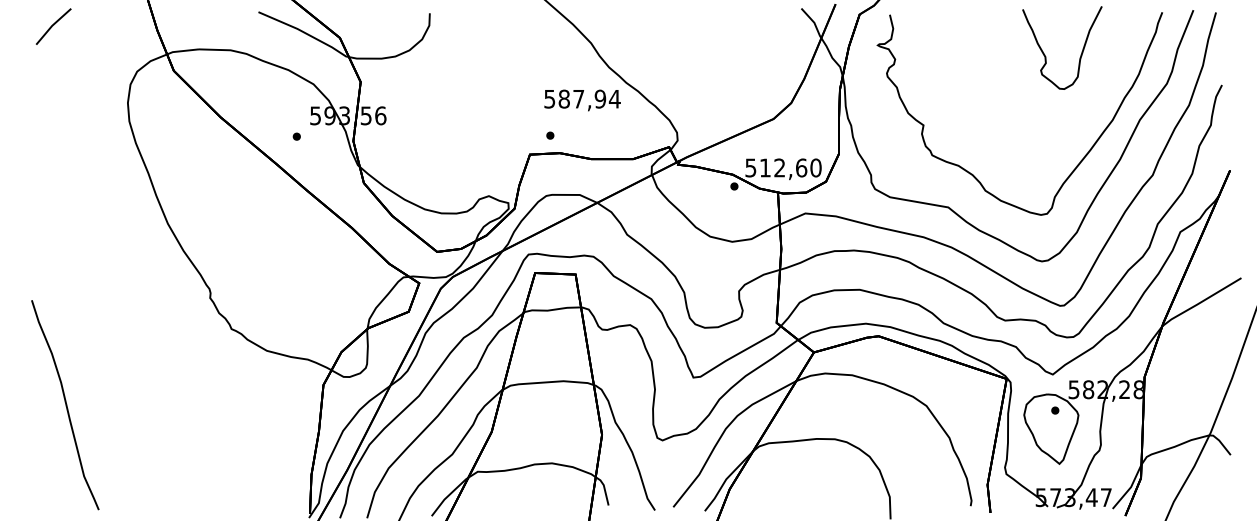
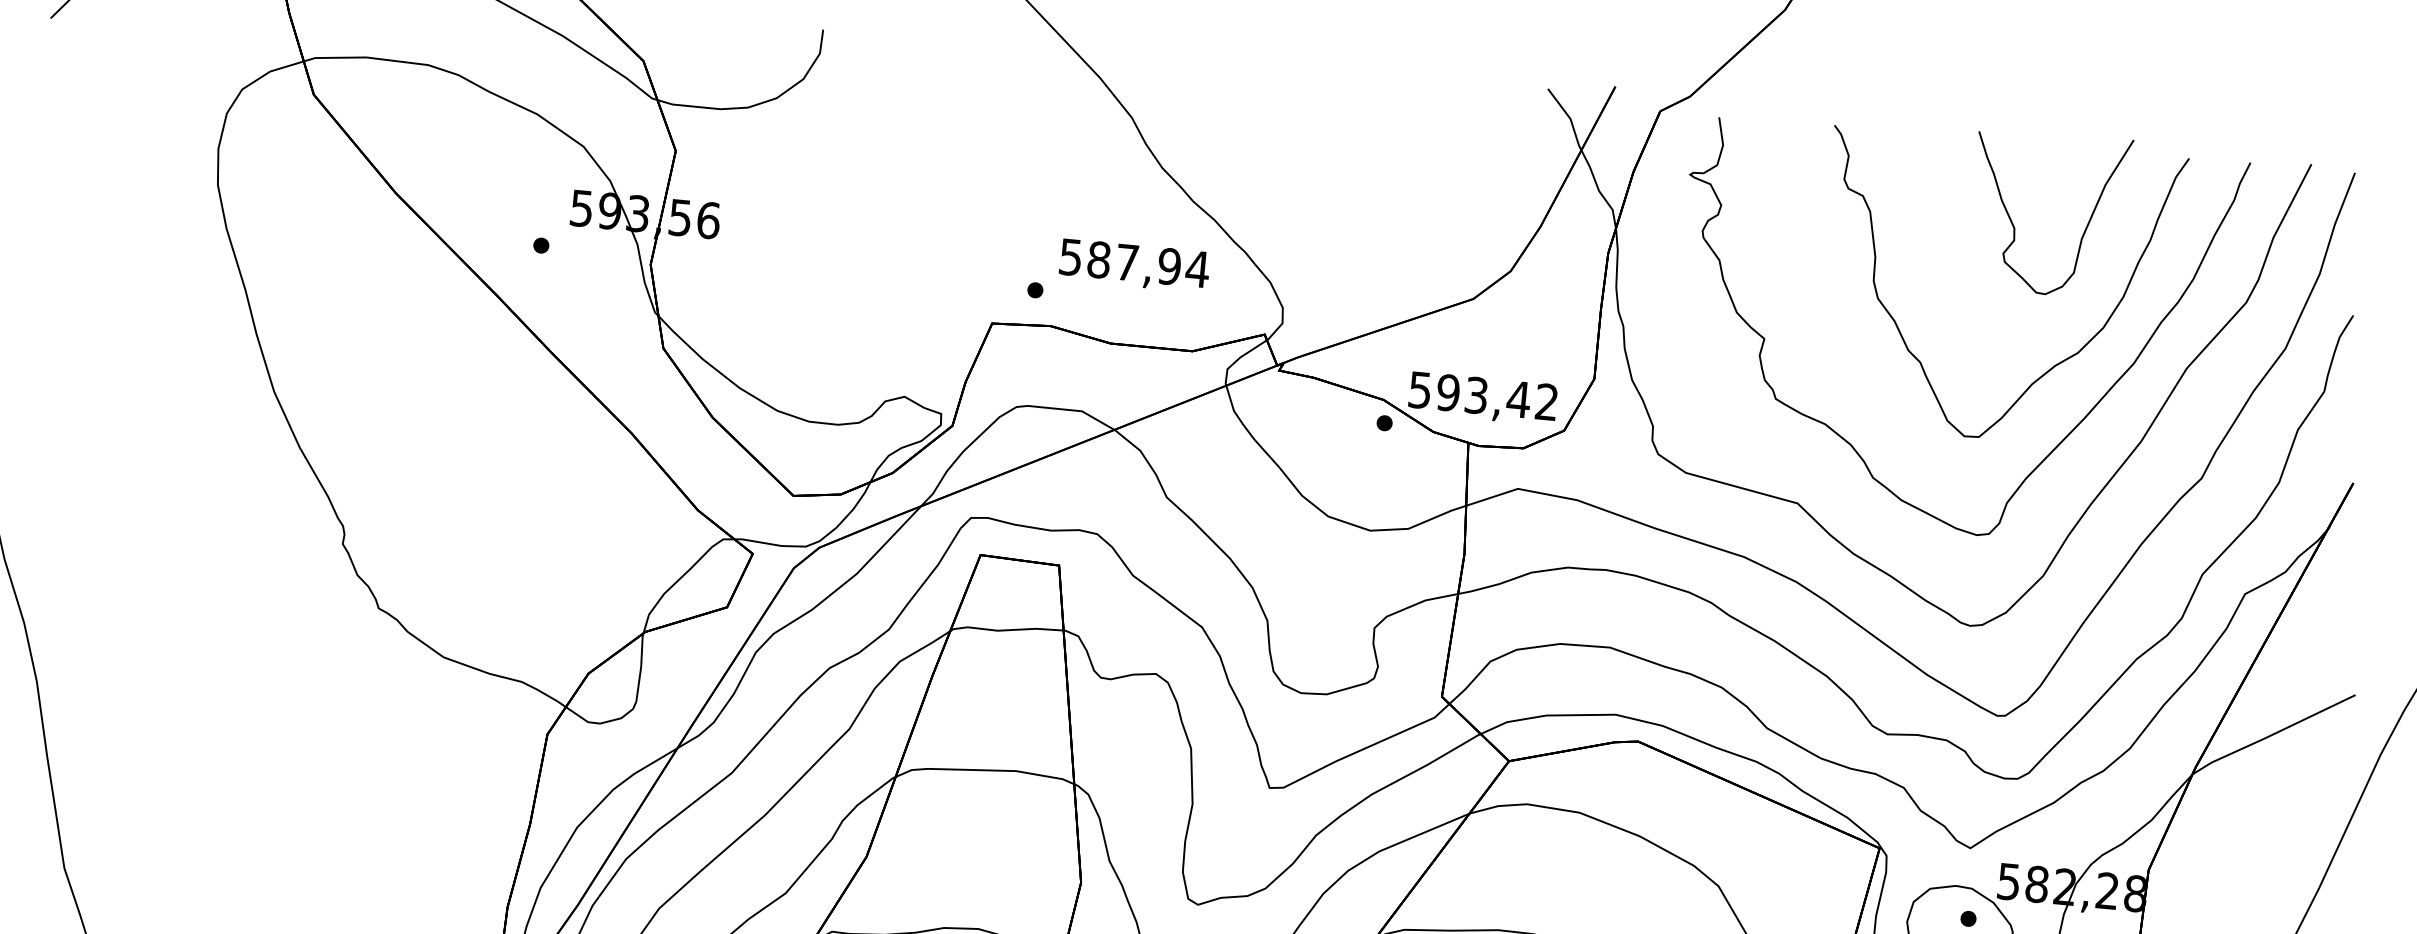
text: (582, 100) -> (1134, 265), moved
curve: (1070, 125) -> (2050, 366), added
text: (790, 167) -> (1497, 396), 512,60 -> 593,42

